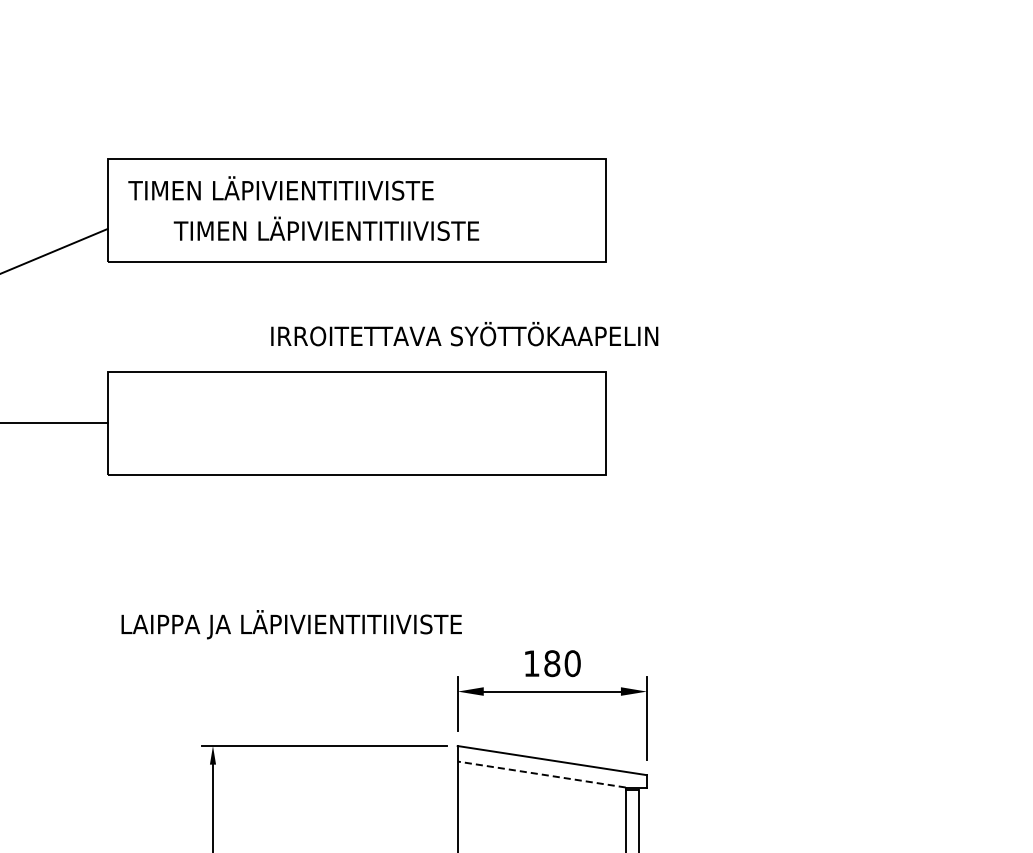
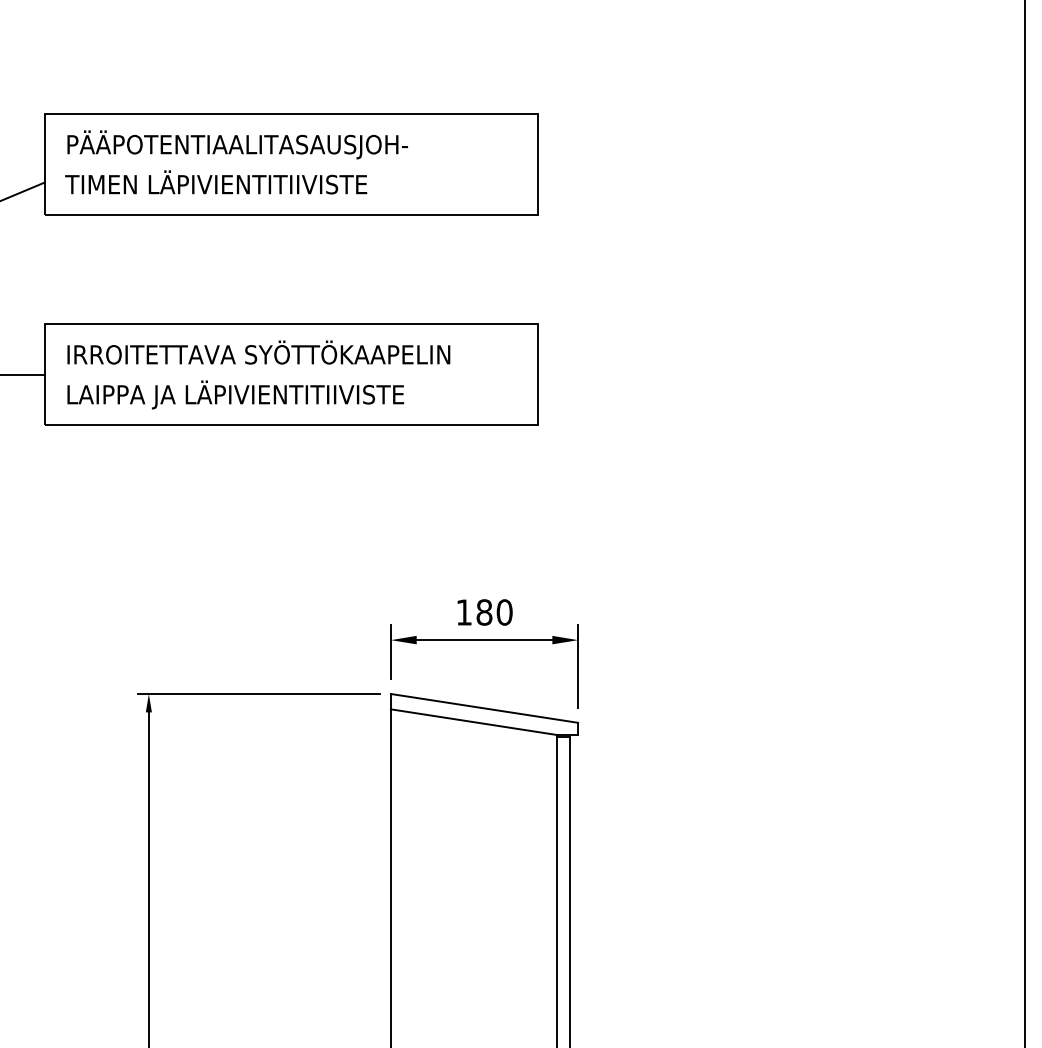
text: (301, 190) -> (236, 144), TIMEN LÄPIVIENTITIIVISTE -> PÄÄPOTENTIAALITASAUSJOH-
text: (326, 228) -> (216, 182), moved
text: (464, 334) -> (258, 352), moved
text: (291, 624) -> (235, 394), moved
line: (541, 774) -> (473, 722), dashed -> solid

